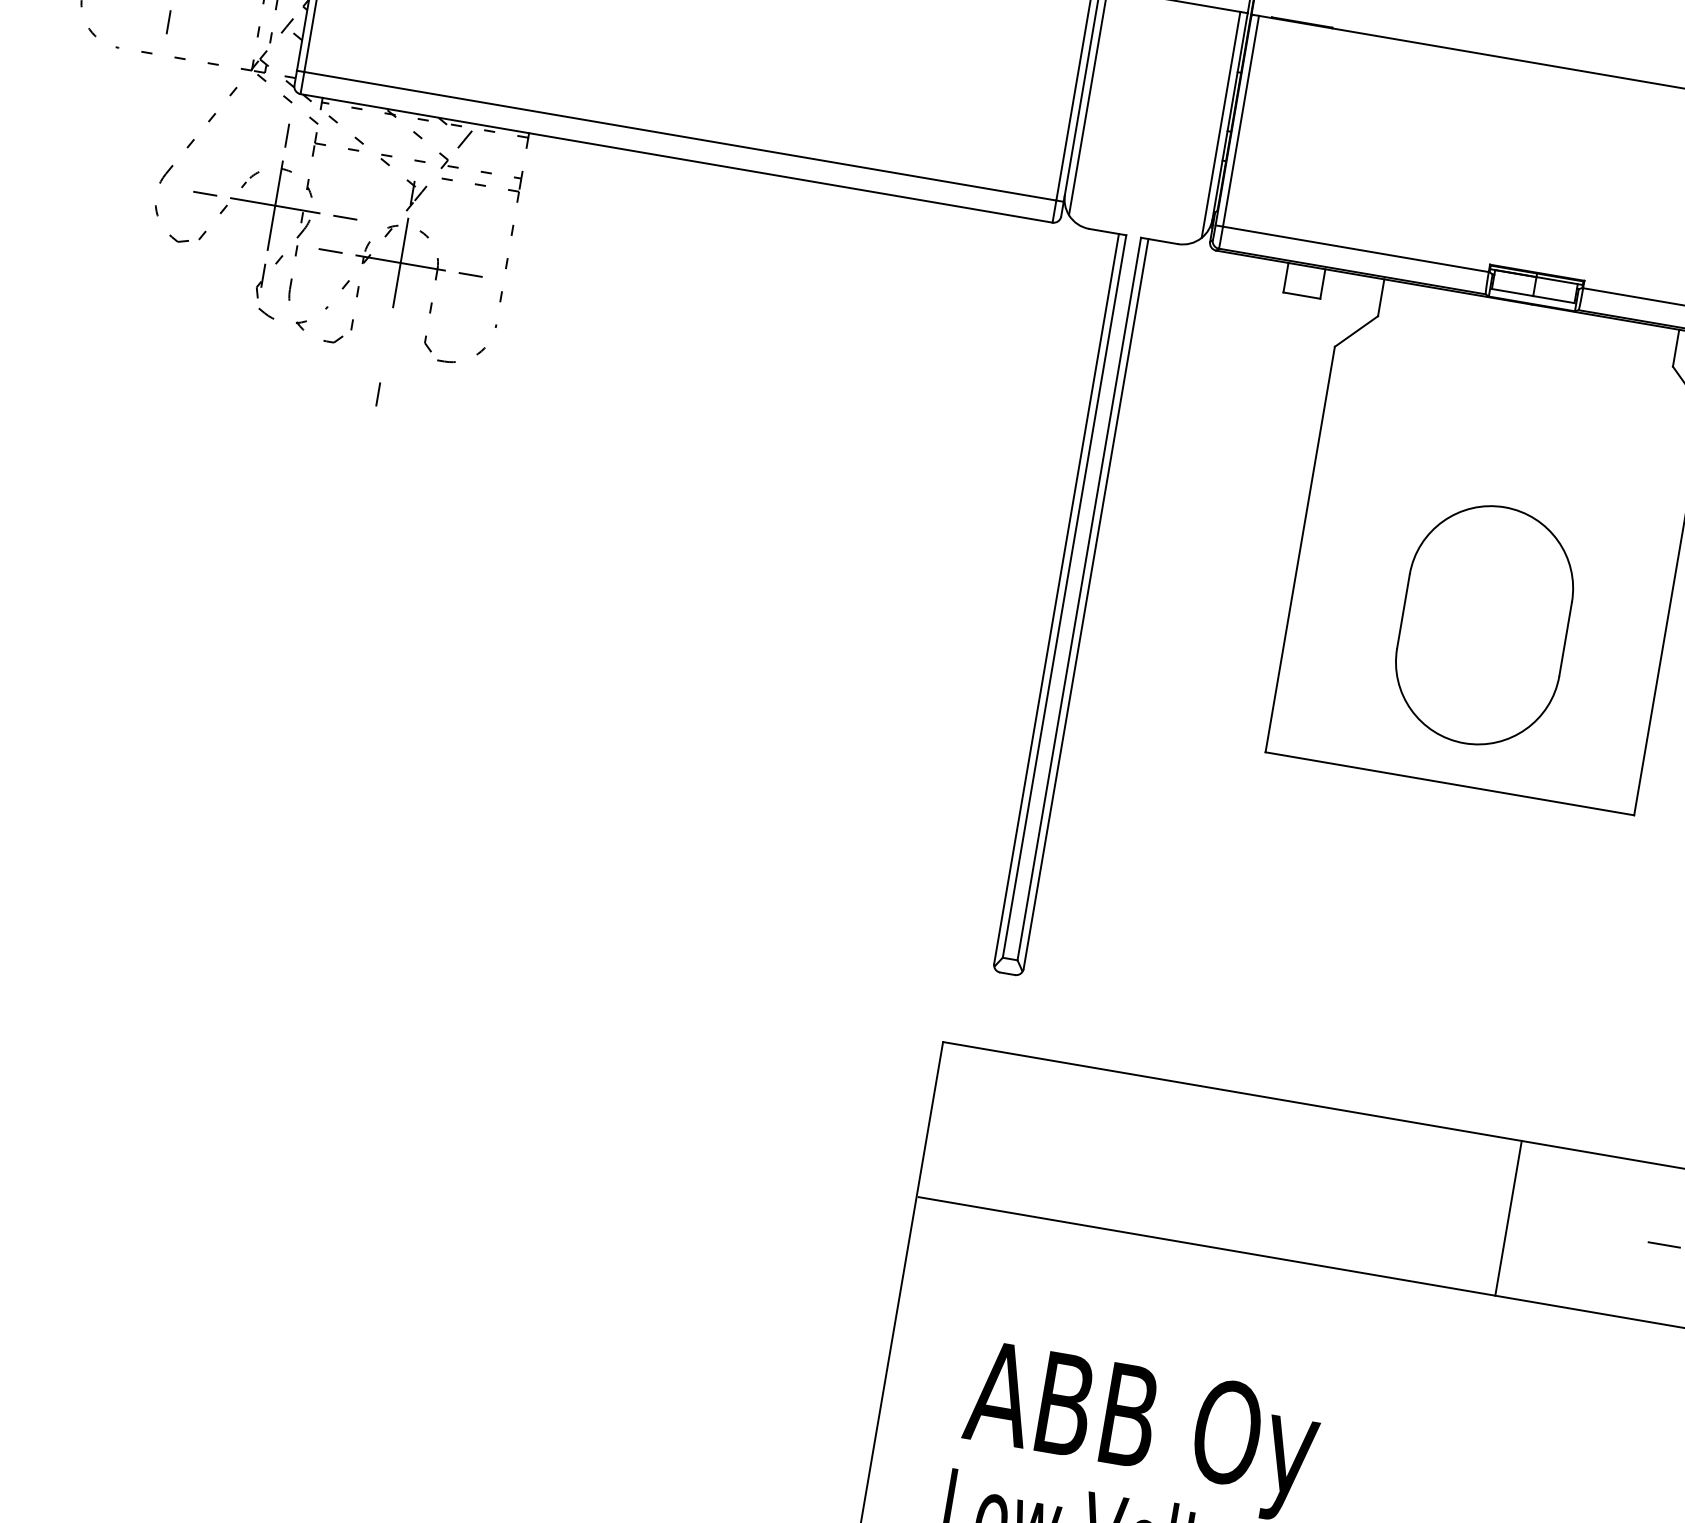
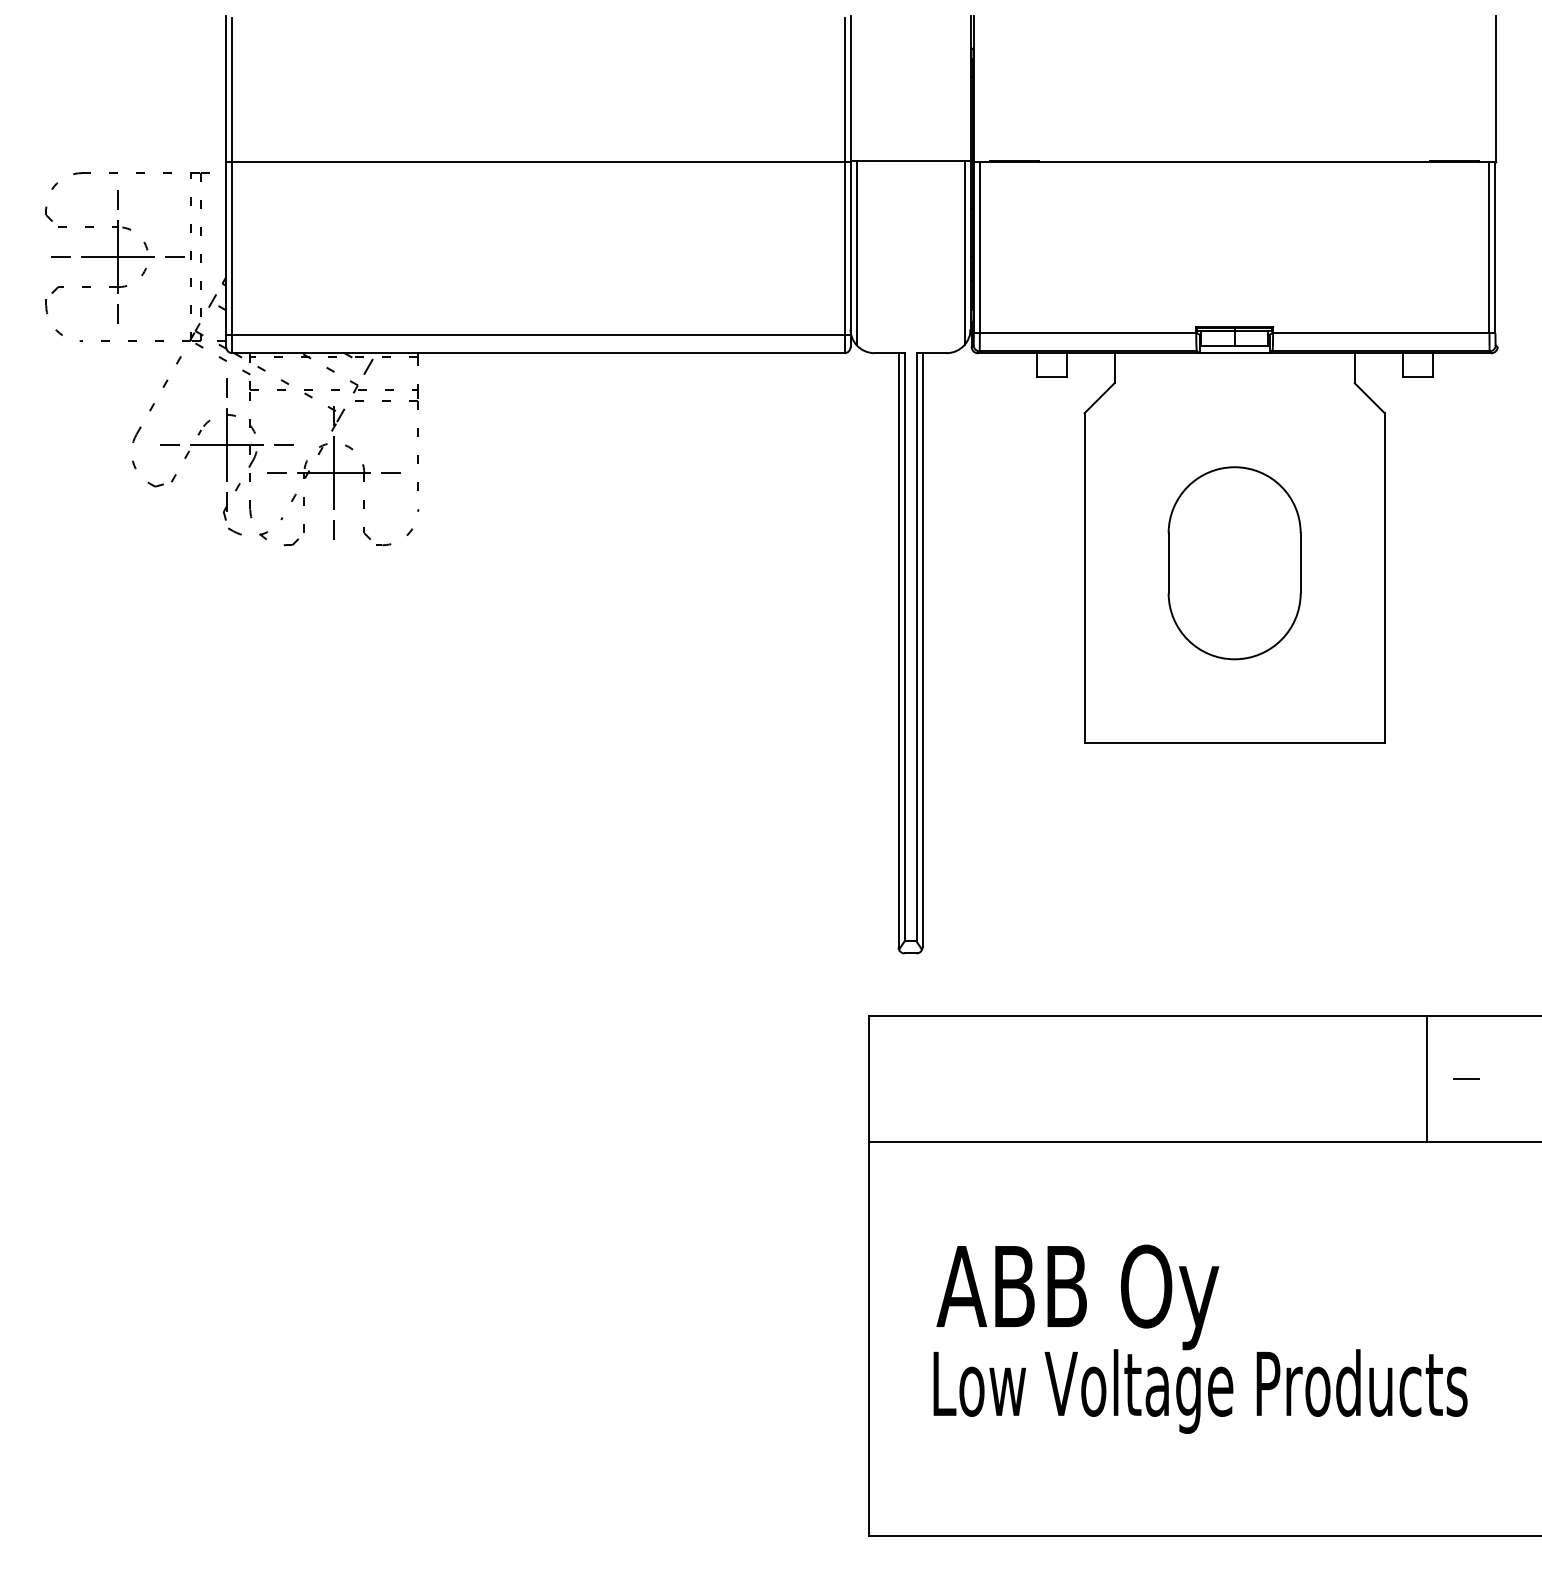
line: (377, 393) -> (333, 529), moved
part: (1484, 625) -> (1234, 563), moved
line: (1508, 1218) -> (1426, 1079), moved

